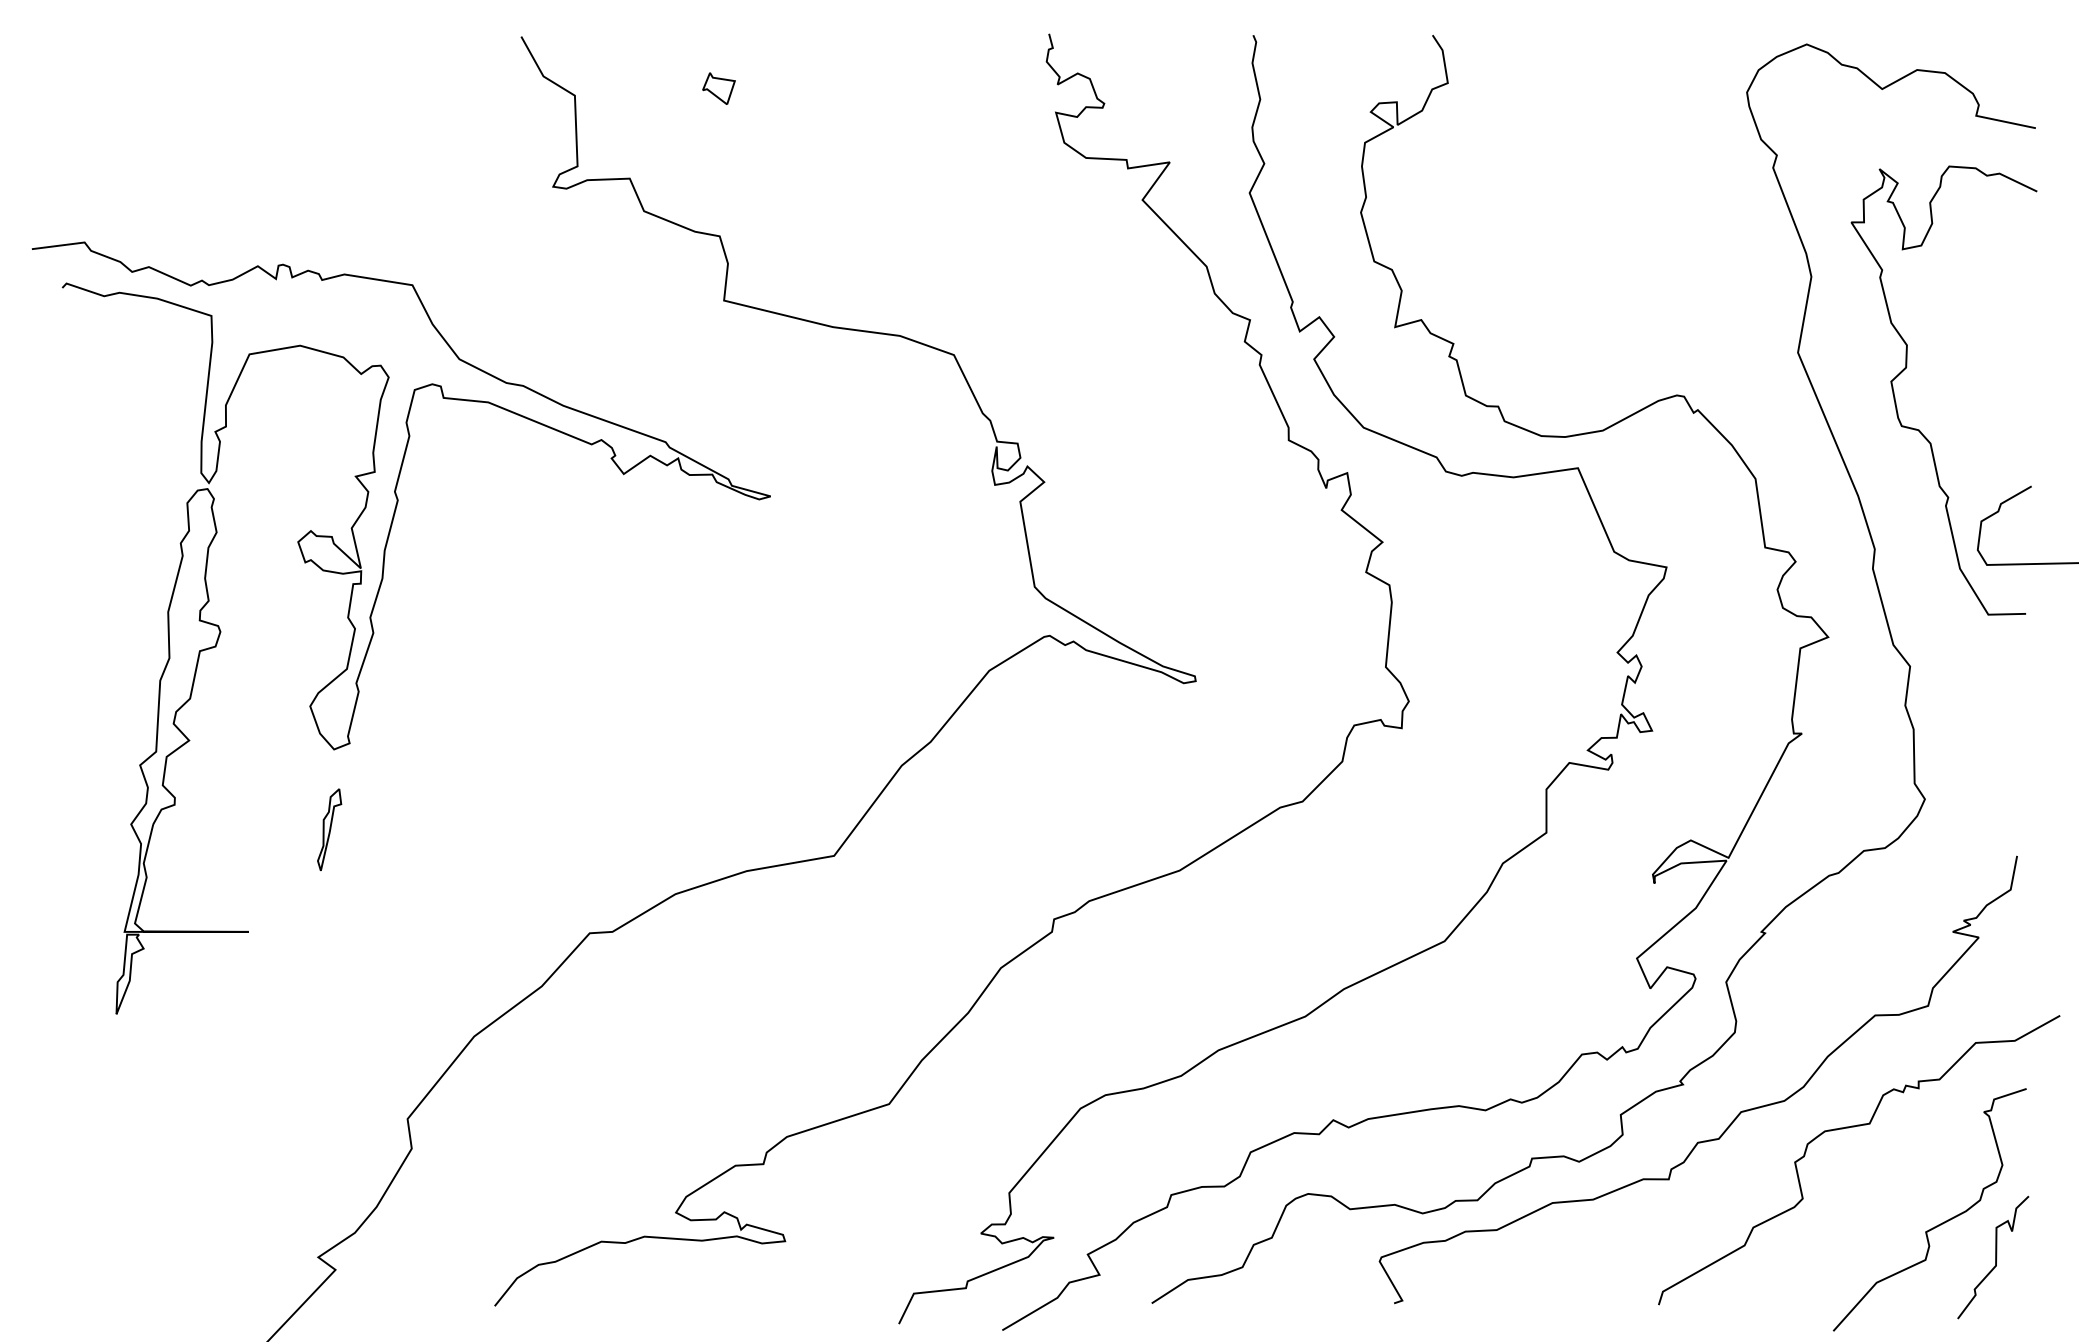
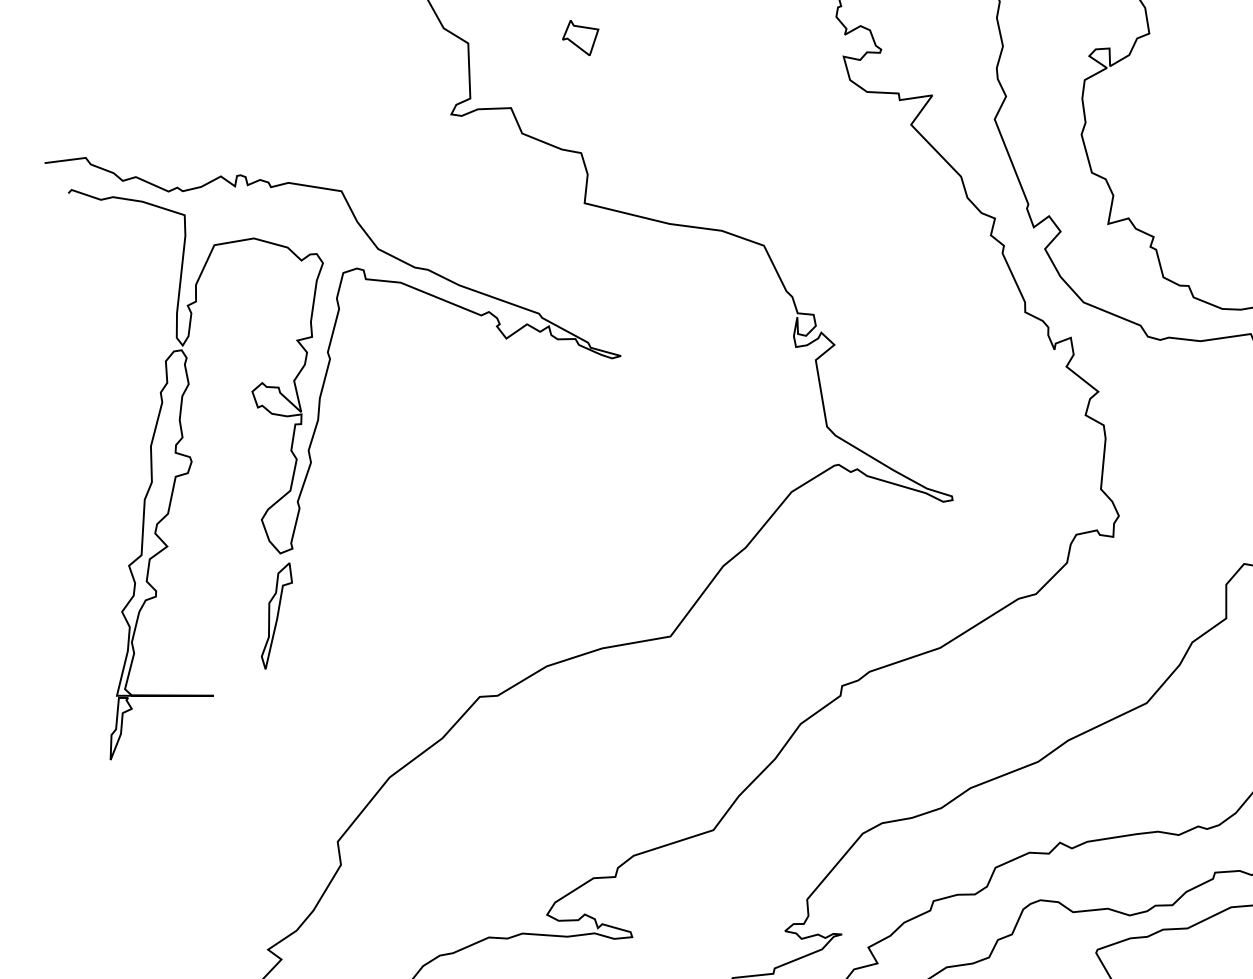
part: (718, 88) -> (580, 37), size x1.43
part: (329, 829) -> (276, 615), size x1.67

